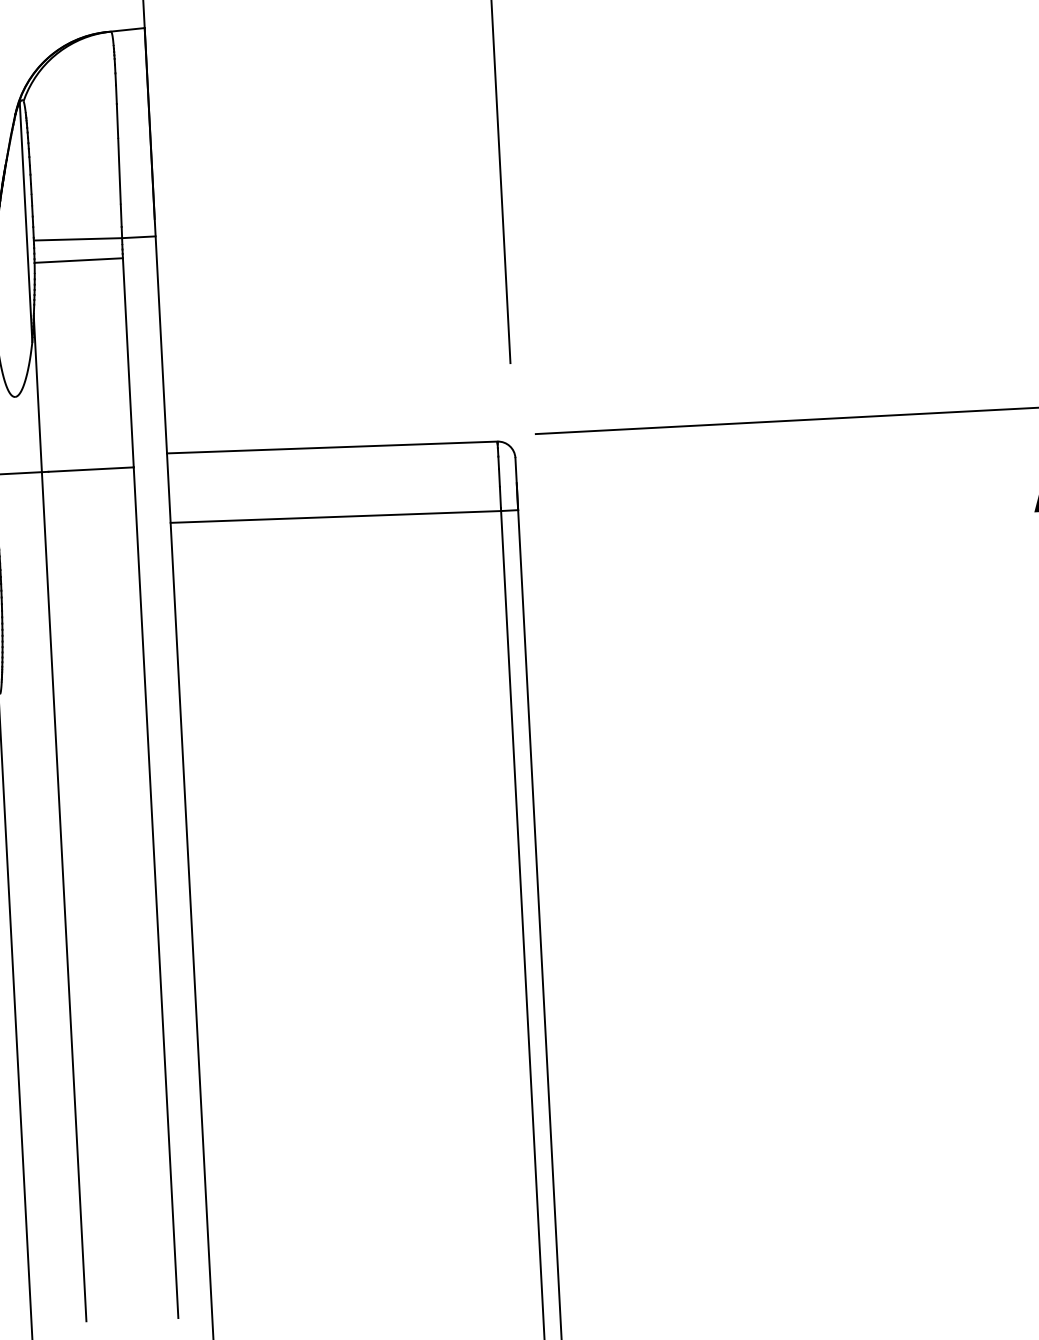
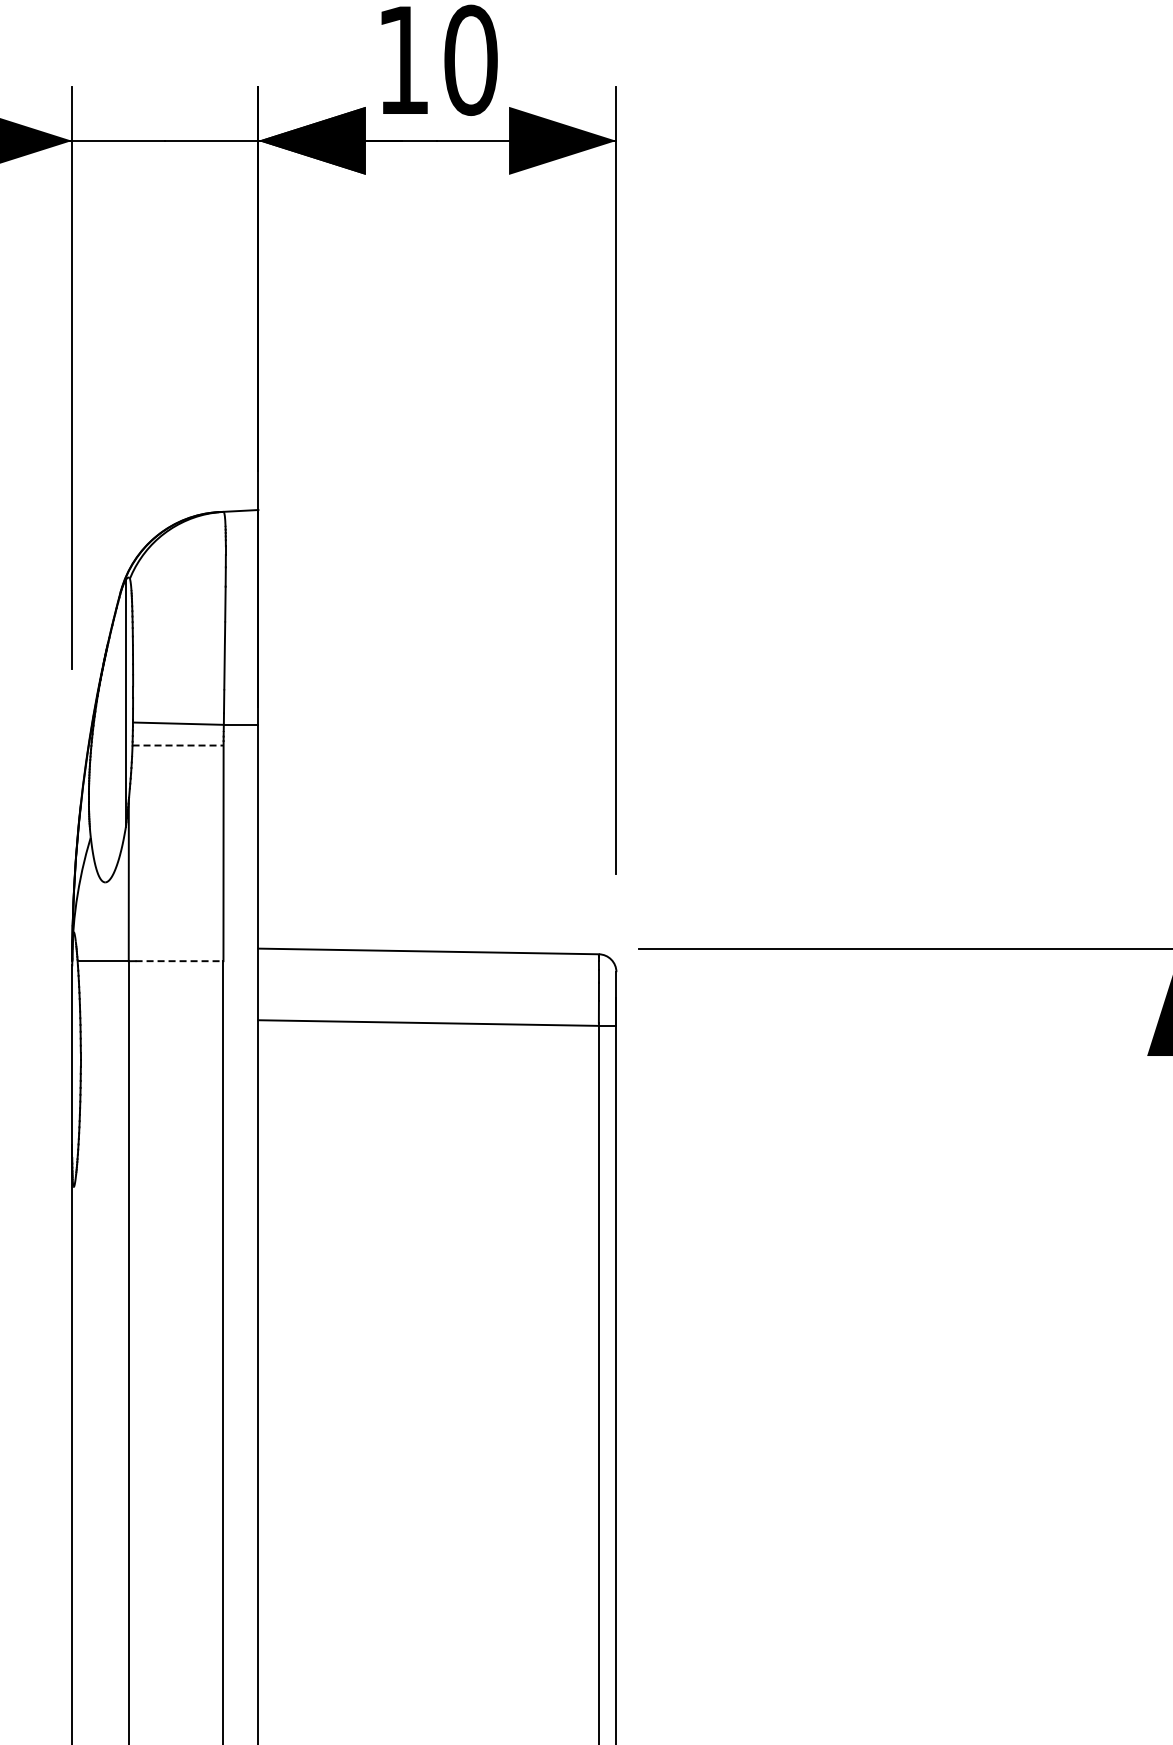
line: (79, 260) -> (178, 745), solid -> dashed
line: (91, 469) -> (179, 961), solid -> dashed

